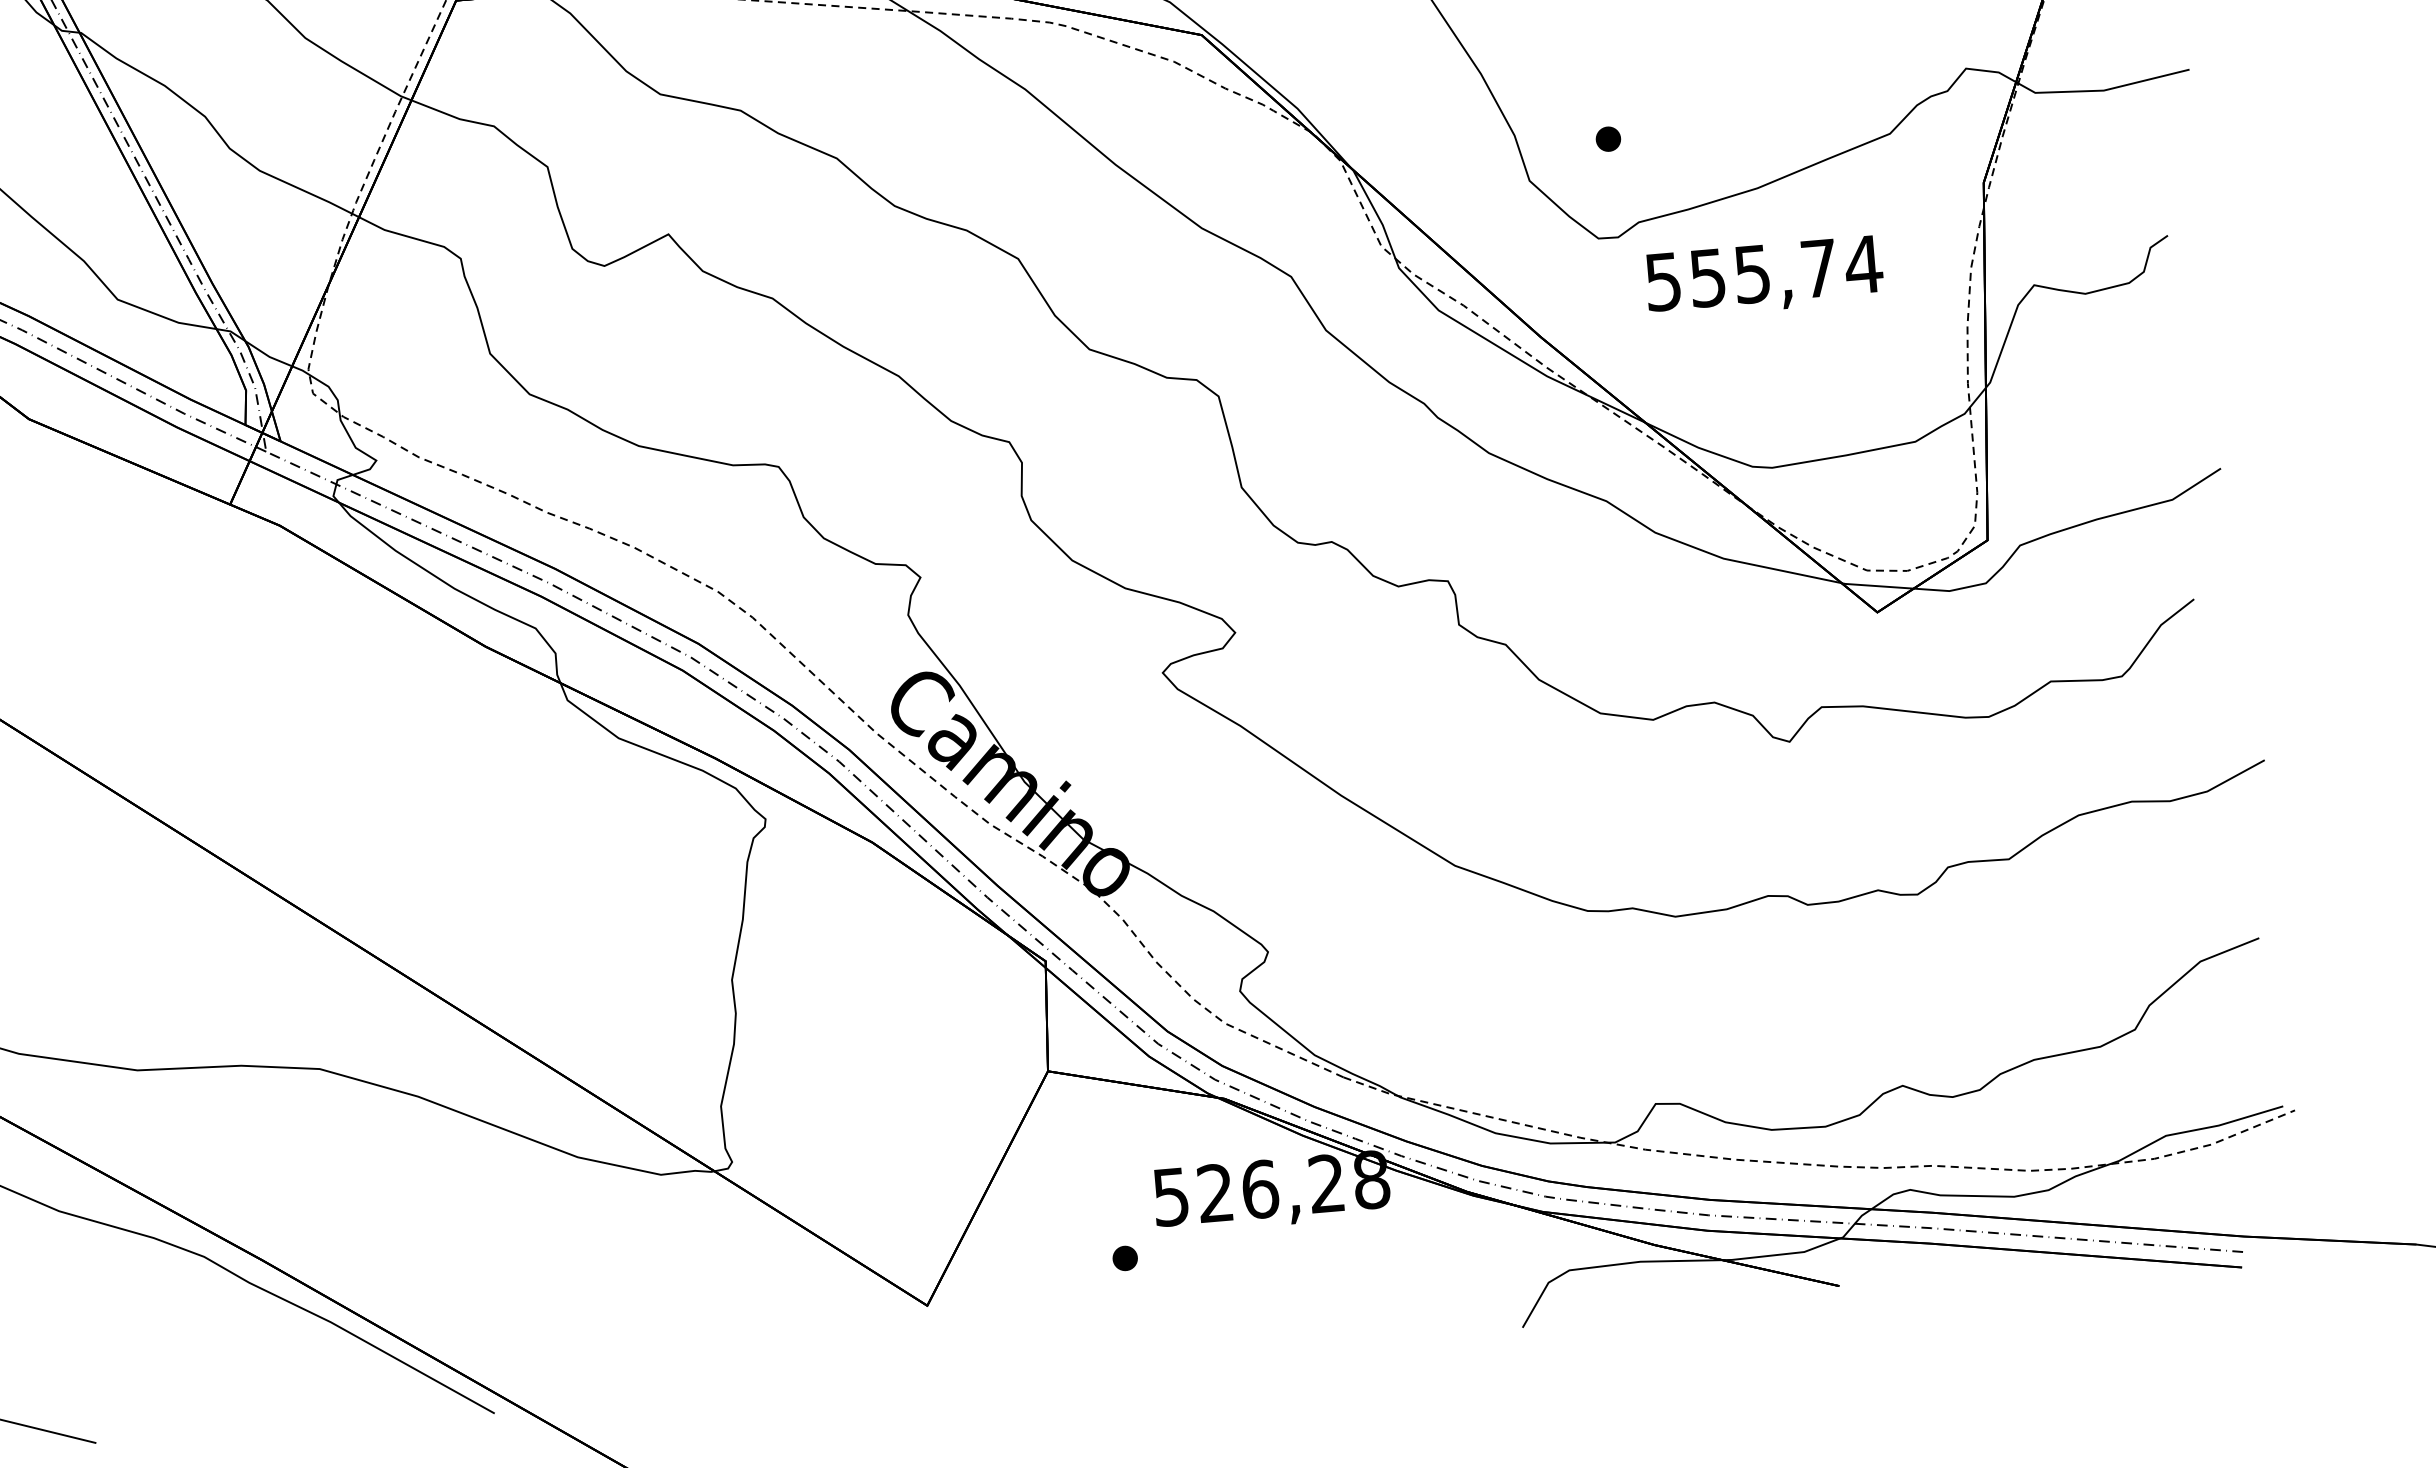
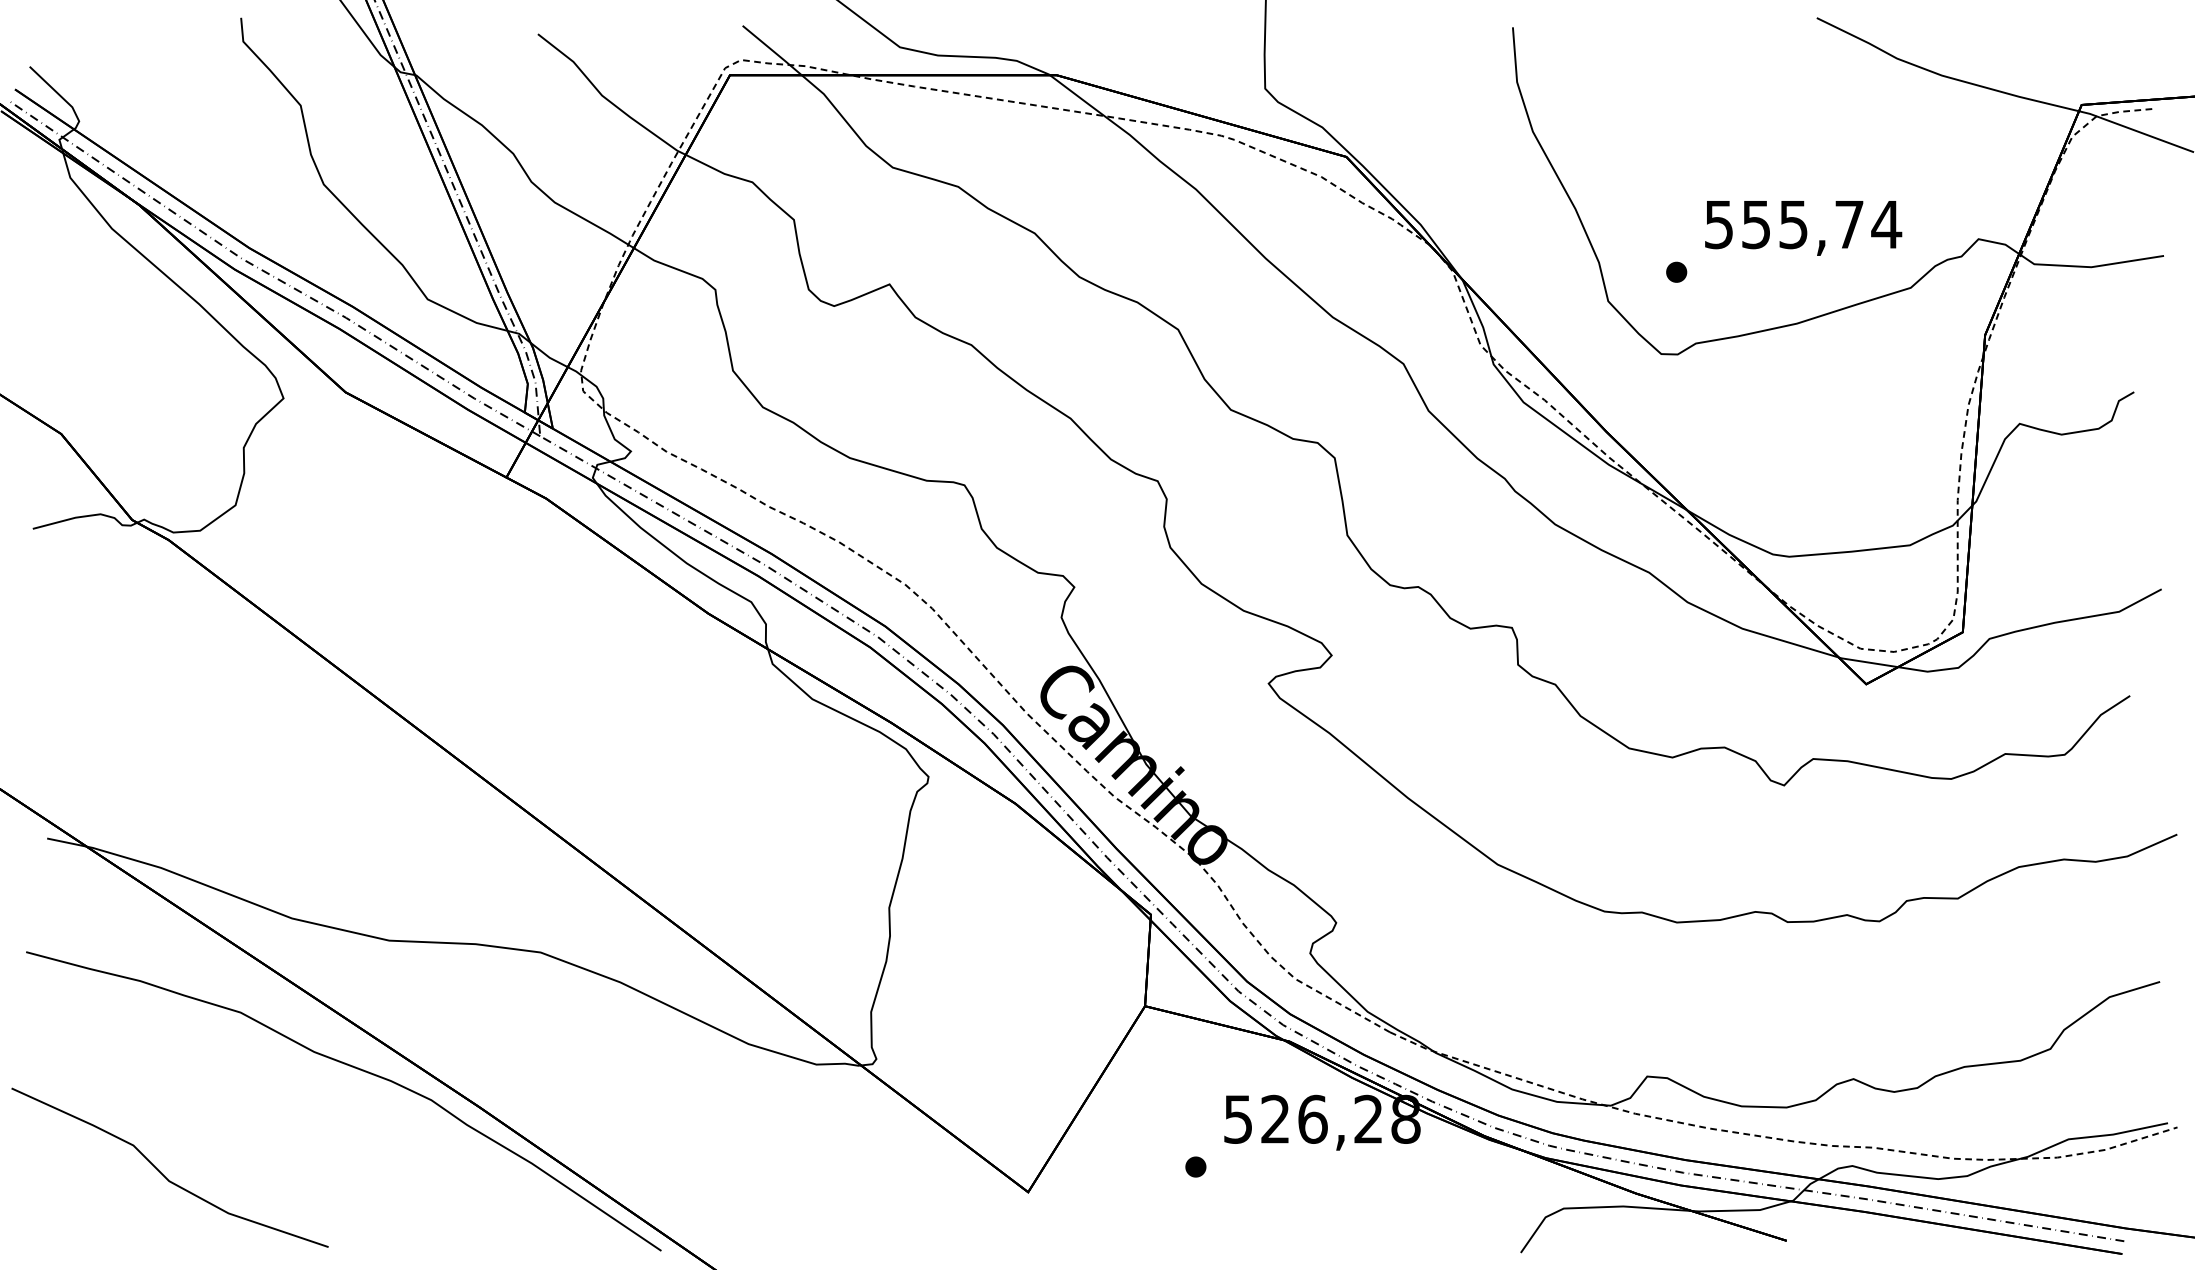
text: (1764, 277) -> (1803, 228), moved

